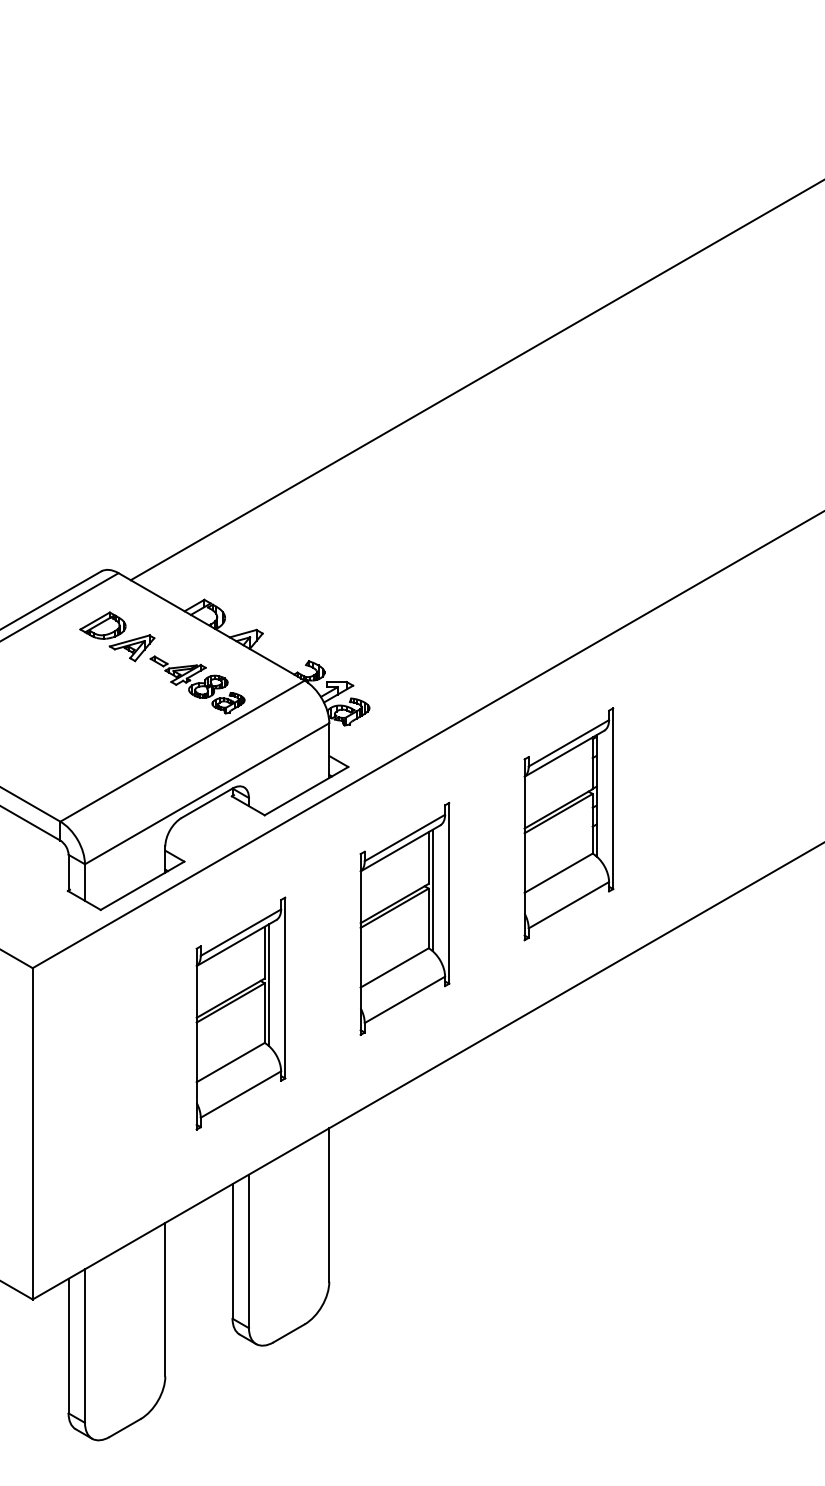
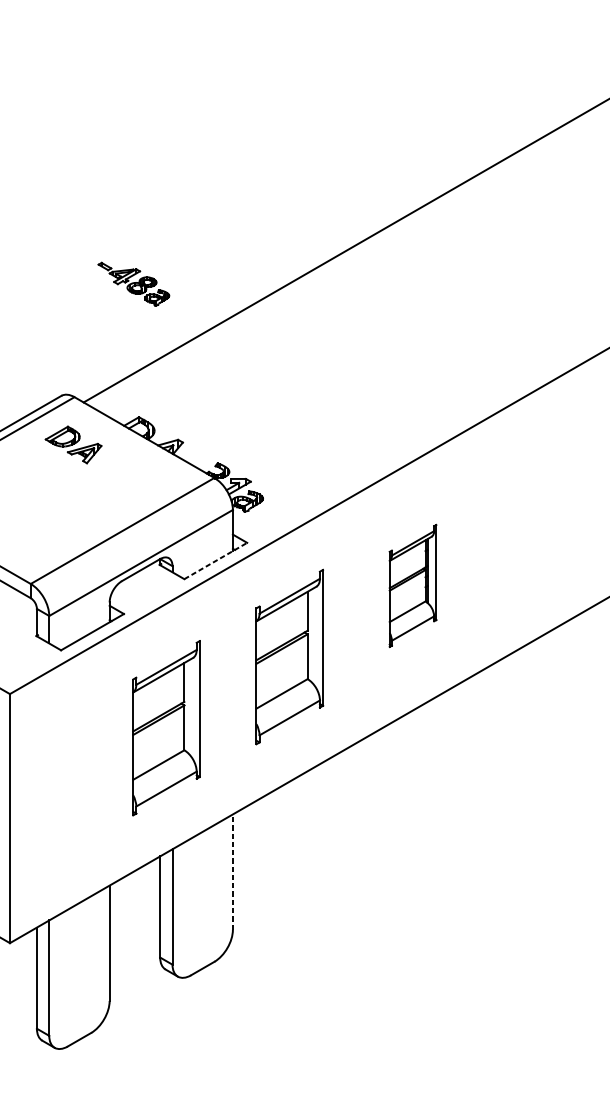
part: (197, 684) -> (133, 283), moved
line: (306, 790) -> (215, 560), solid -> dashed
part: (568, 824) -> (412, 586), size x0.7
line: (432, 890) -> (310, 635), removed
line: (268, 984) -> (187, 706), removed
line: (329, 1205) -> (233, 872), solid -> dashed

